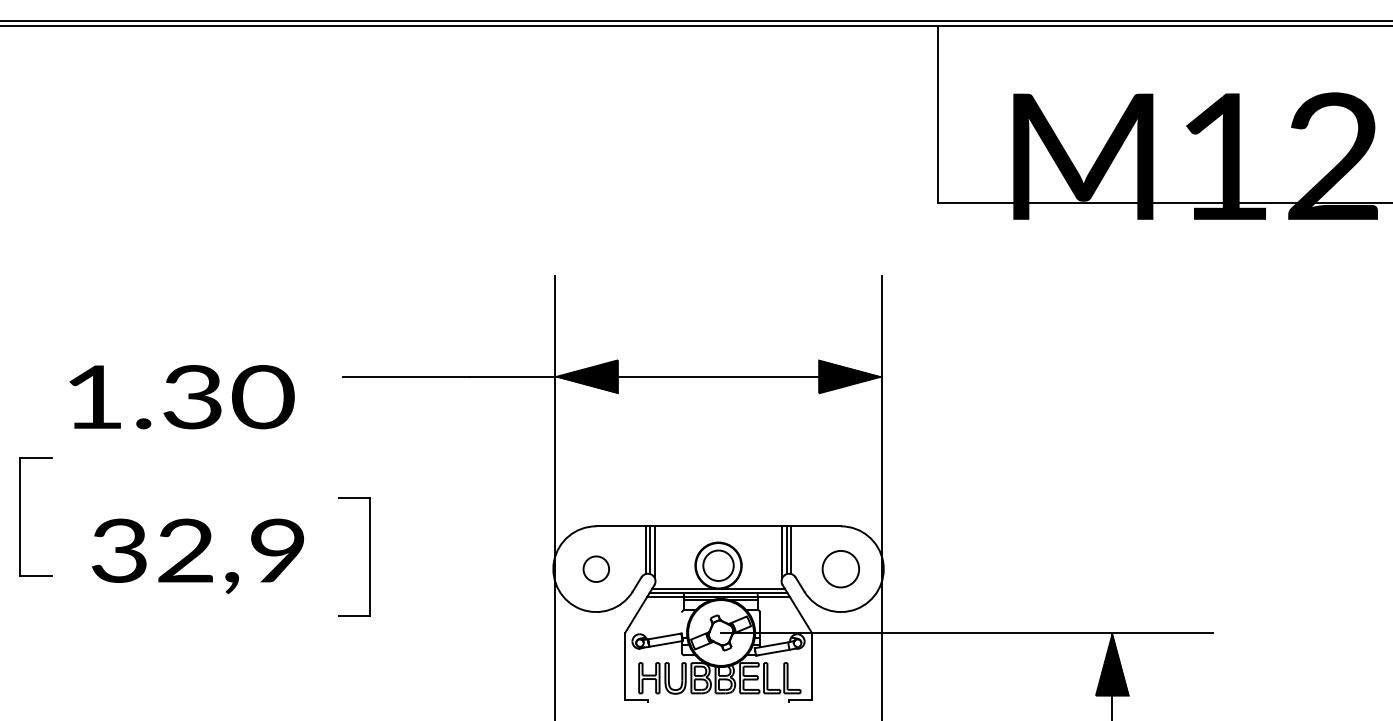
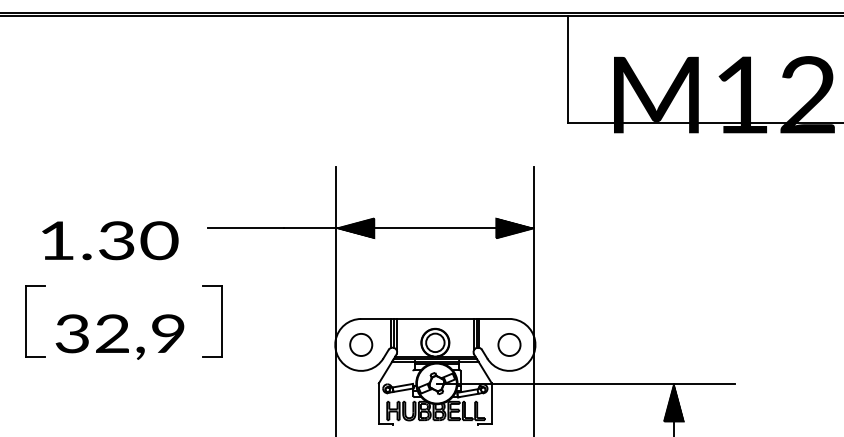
part: (20, 517) -> (26, 321), moved
part: (368, 556) -> (221, 321), moved
circle: (596, 568) -> (361, 344), size x1.43

